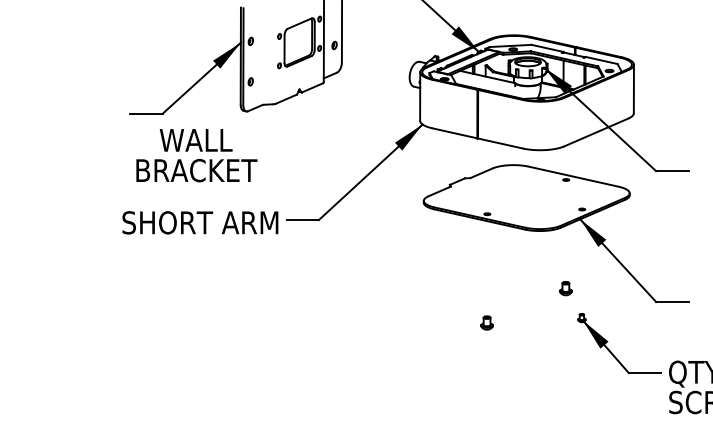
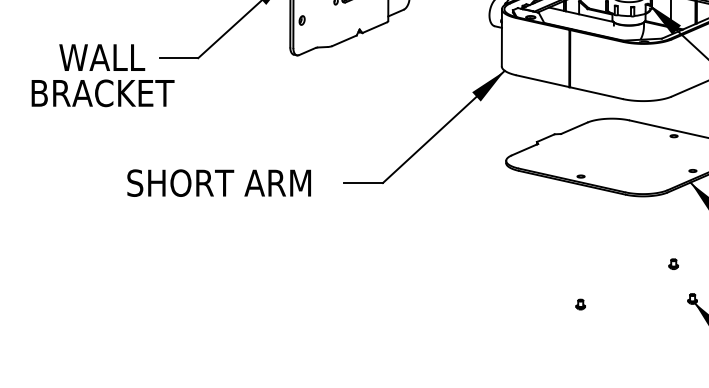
text: (196, 155) -> (102, 75), moved
text: (200, 222) -> (219, 182), moved
part: (565, 288) -> (673, 264), size x0.62
part: (486, 322) -> (580, 304), size x0.62

